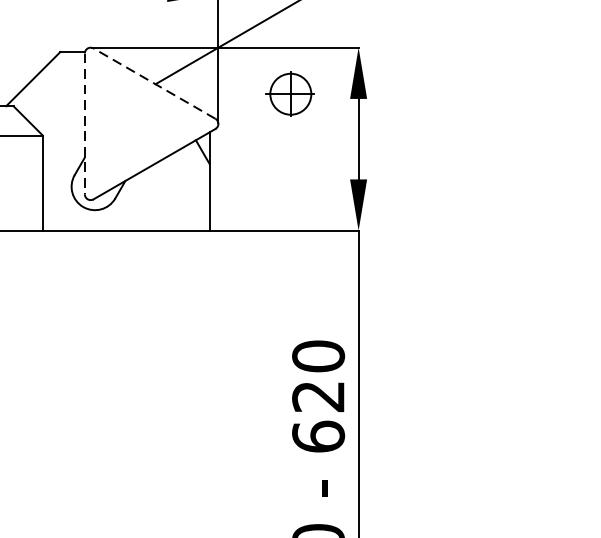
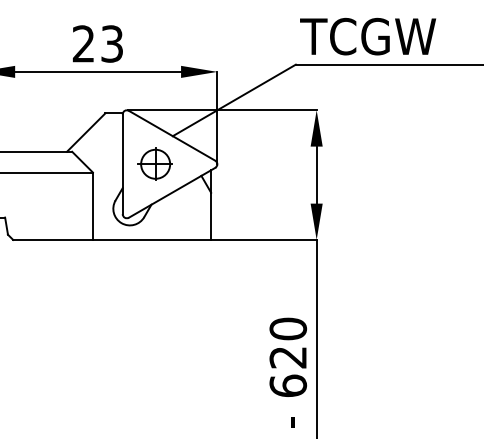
line: (155, 83) -> (172, 135), dashed -> solid
part: (289, 93) -> (154, 163), moved
line: (84, 124) -> (122, 164), dashed -> solid

